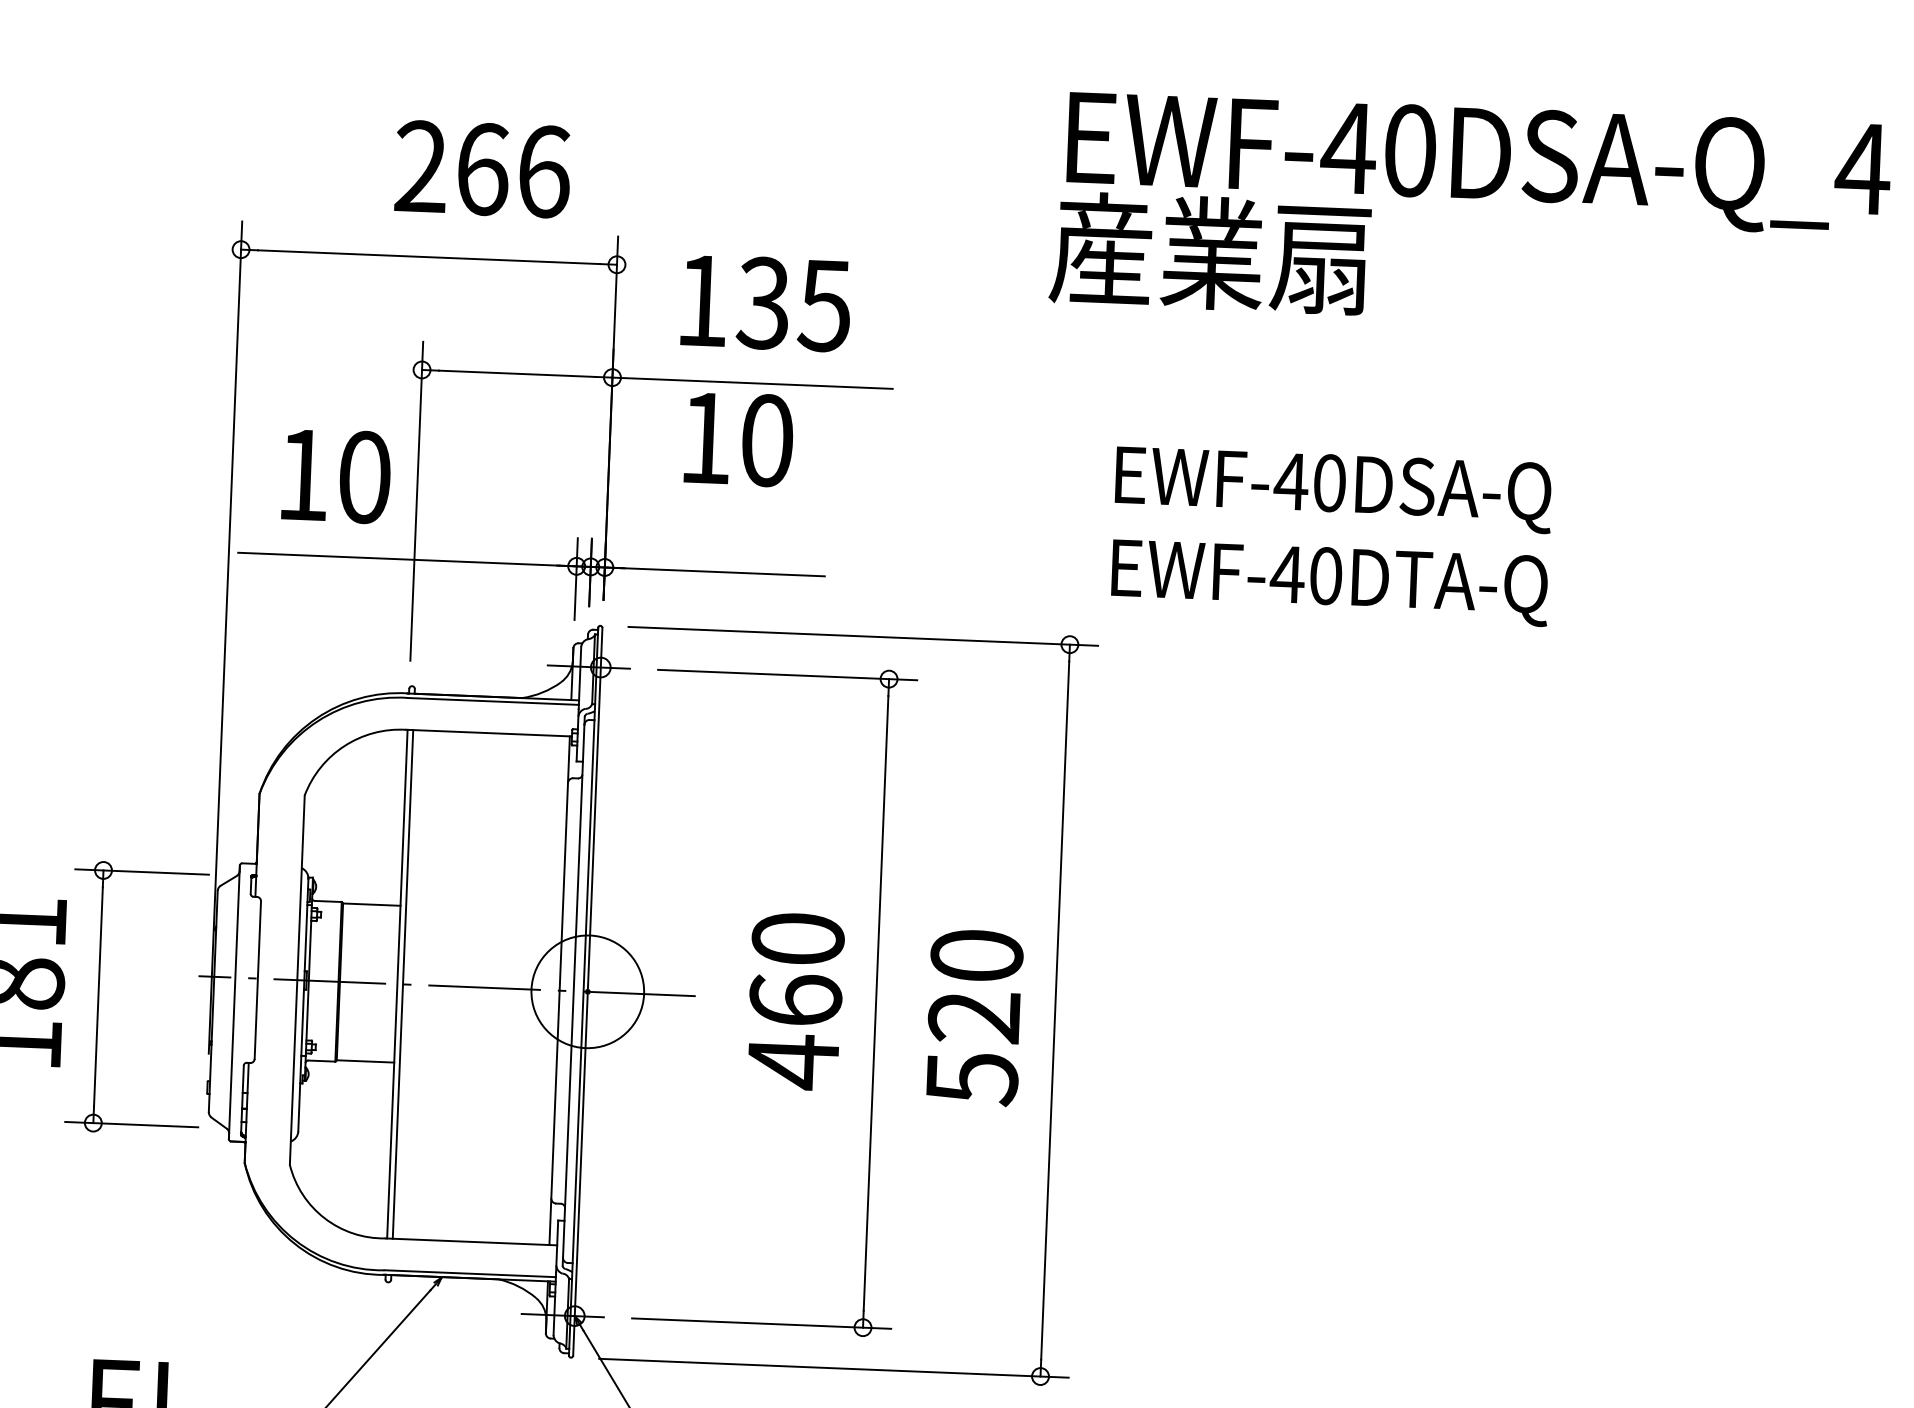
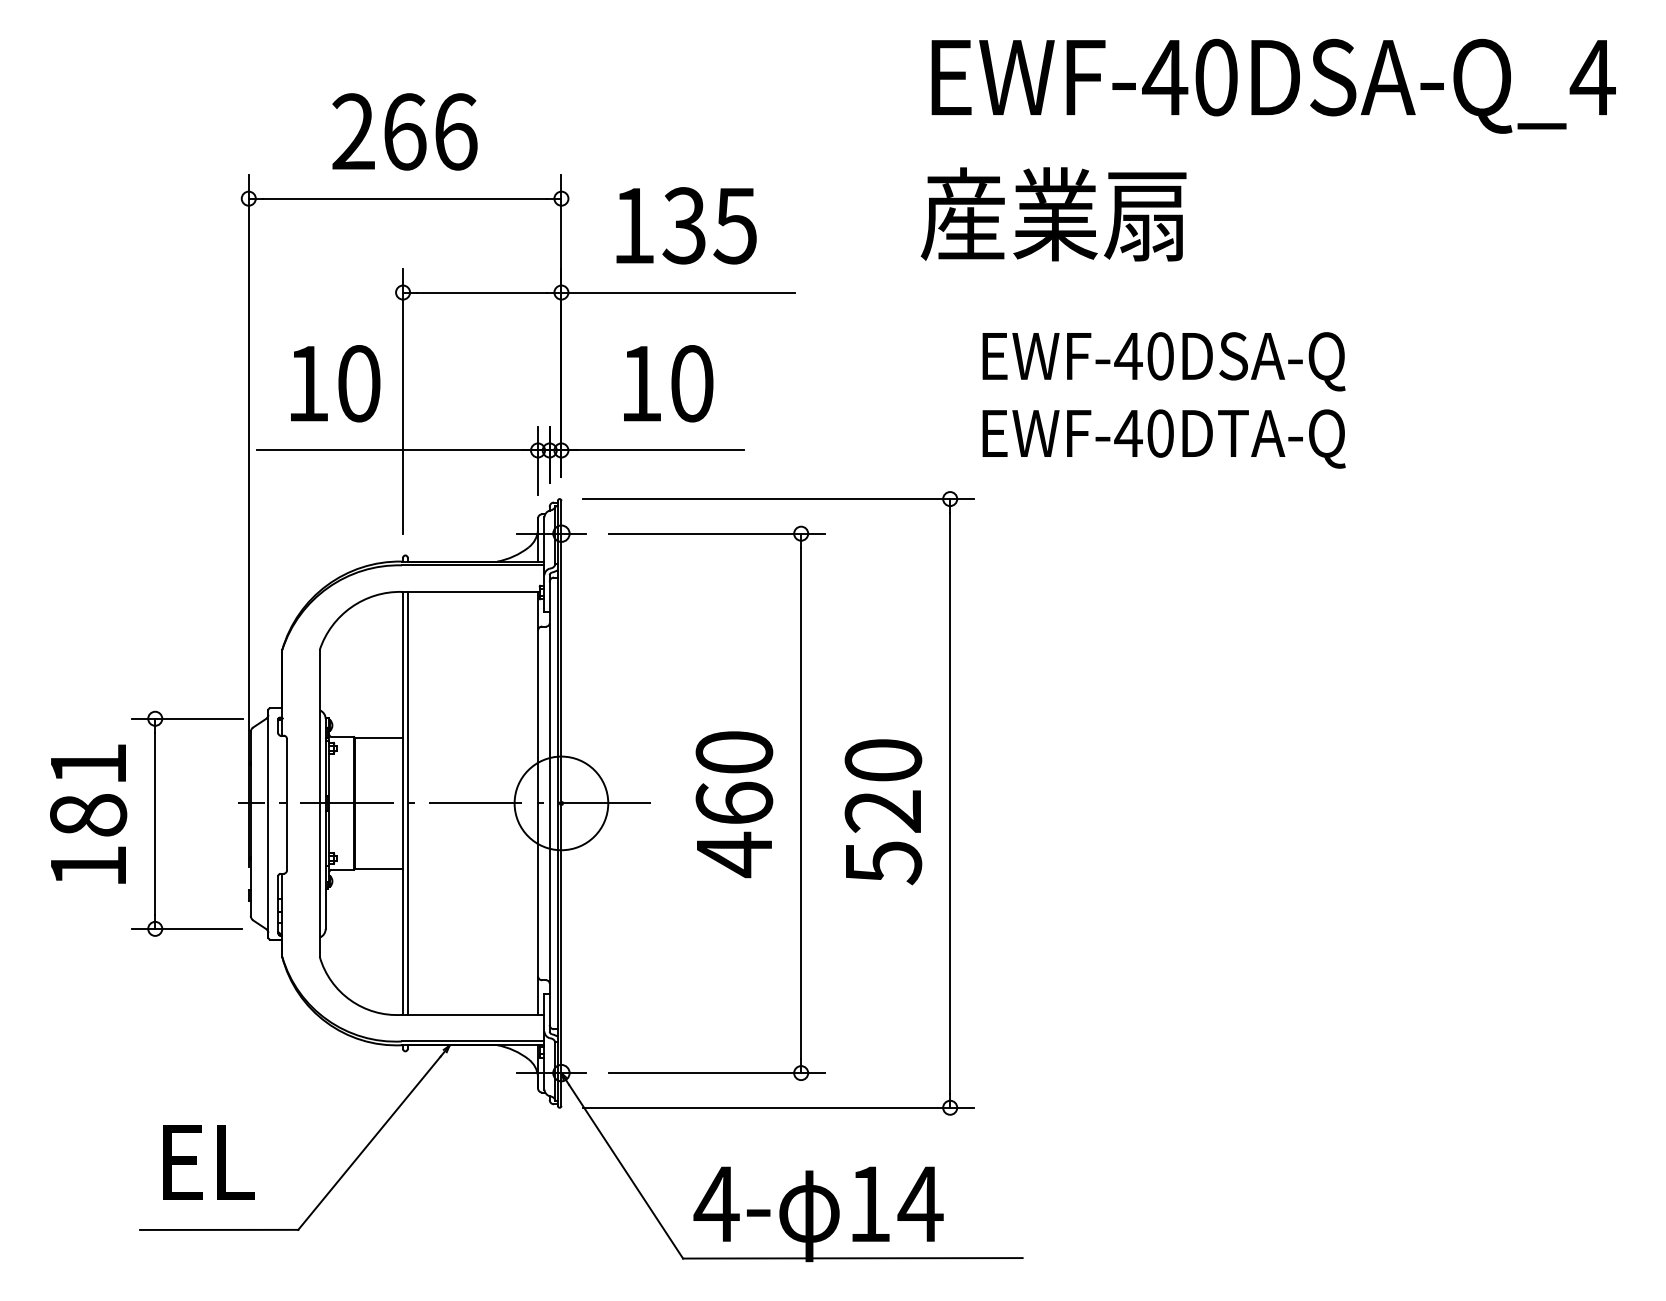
text: (482, 168) -> (404, 131), moved
text: (1210, 253) -> (1053, 214), moved
text: (738, 439) -> (668, 383), moved

